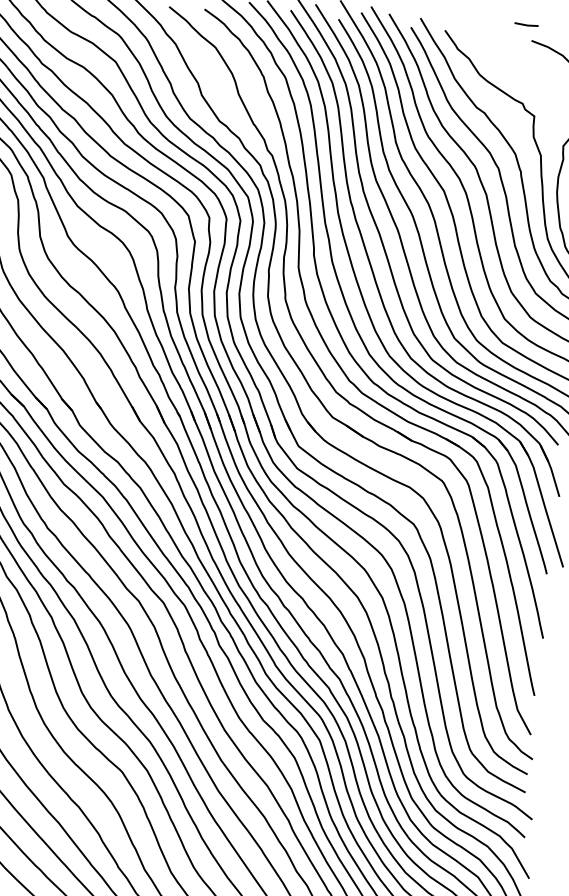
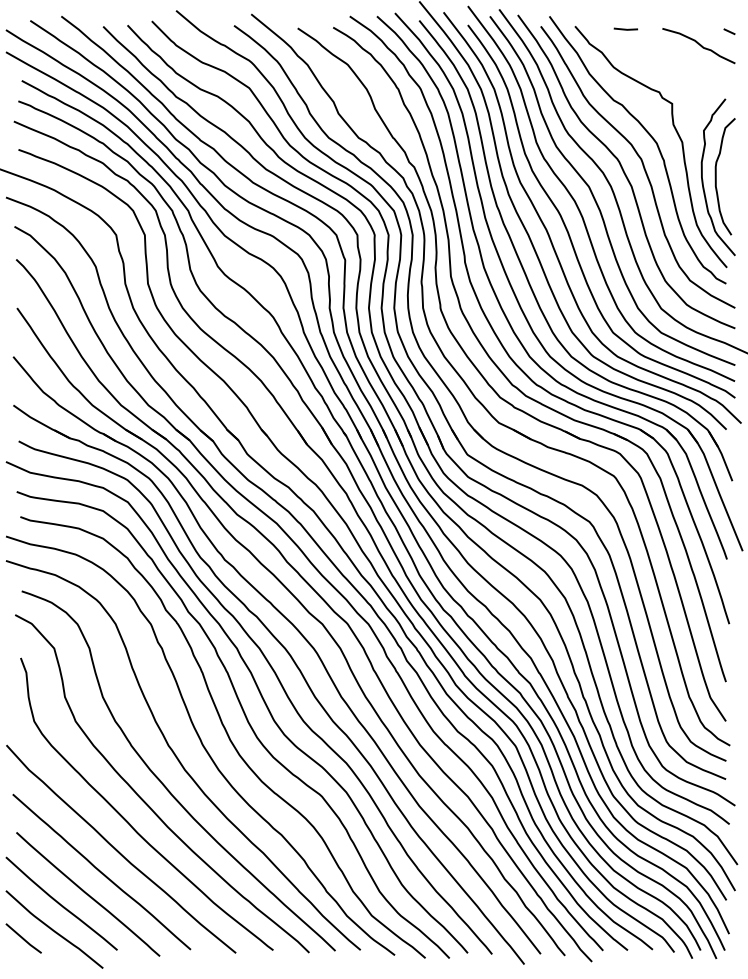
line: (526, 24) -> (625, 28), moved

